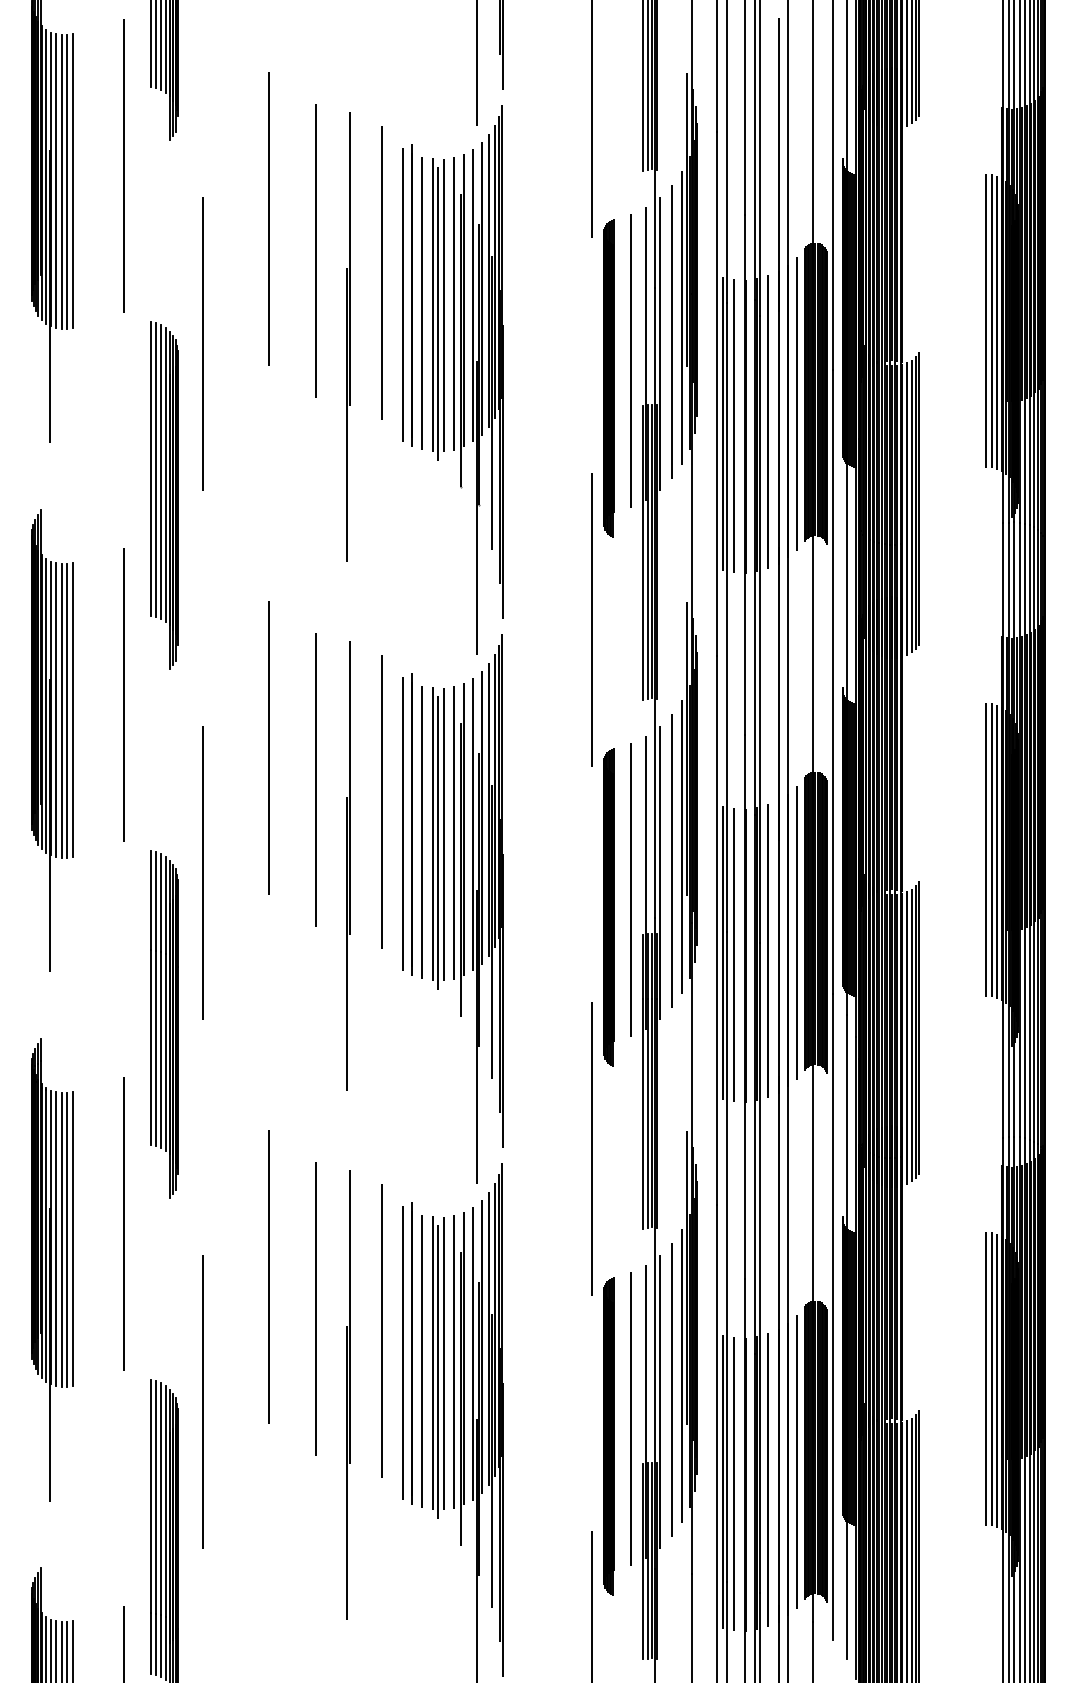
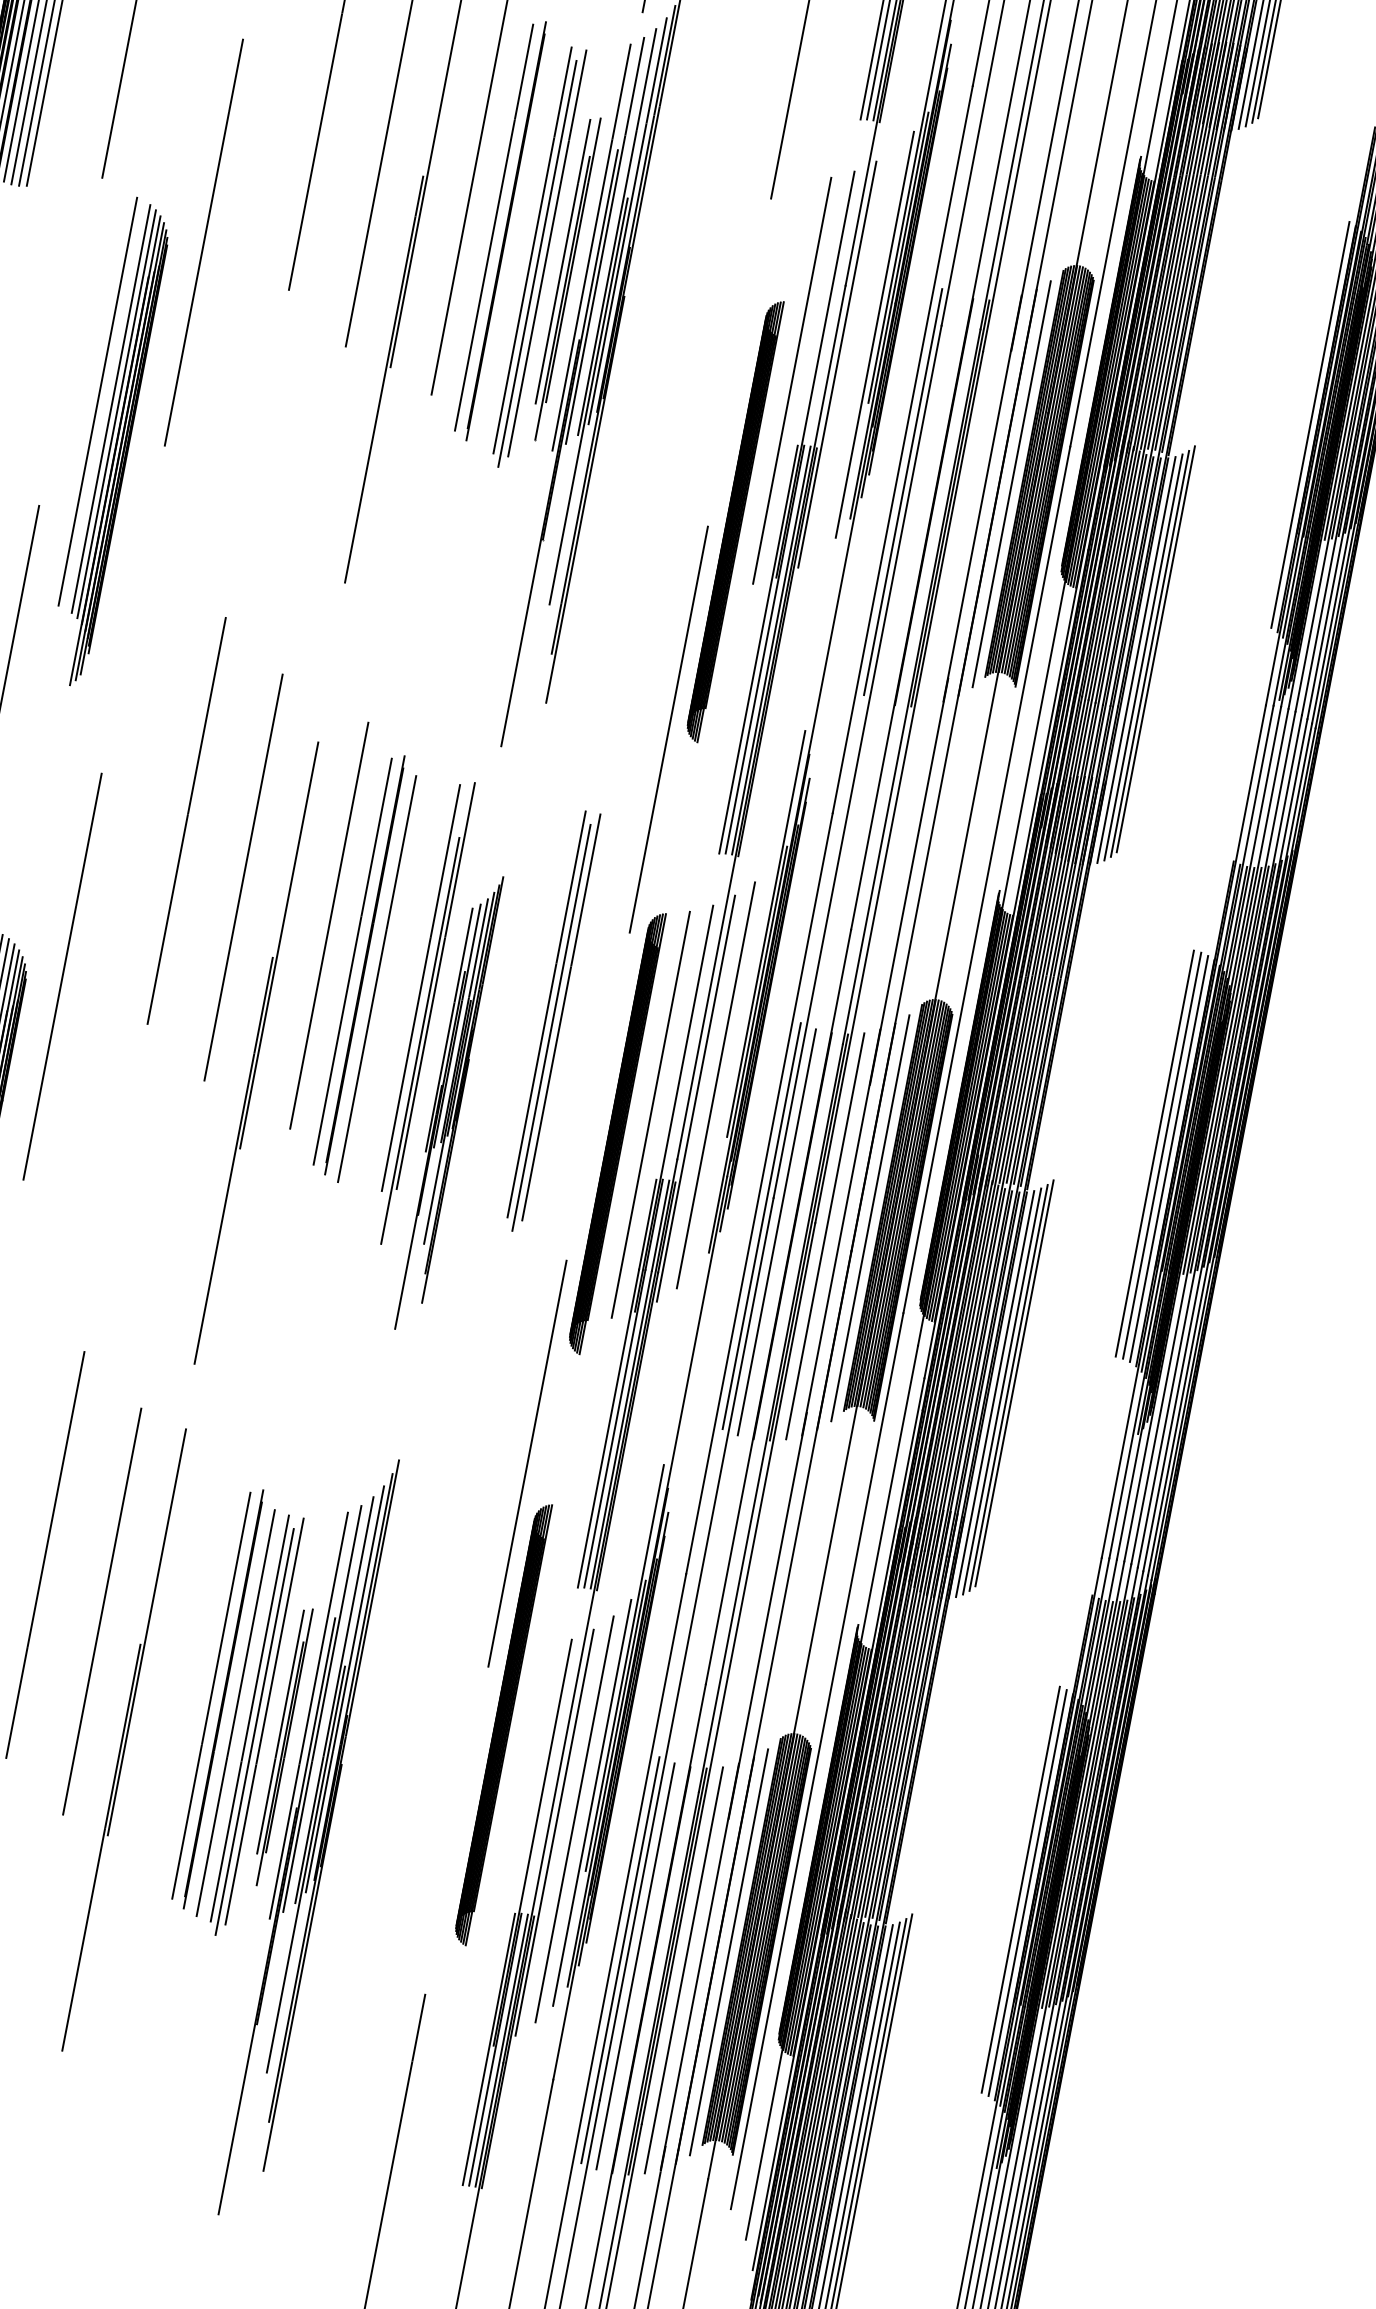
line: (421, 303) -> (517, 244), removed
line: (986, 320) -> (1296, 419), removed
part: (458, 321) -> (563, 279), size x0.7
line: (991, 321) -> (1303, 422), removed
line: (672, 332) -> (857, 352), removed
part: (608, 378) -> (733, 520), moved
line: (768, 422) -> (966, 502), removed
line: (734, 425) -> (919, 497), removed
line: (156, 469) -> (105, 404), removed
part: (438, 838) -> (553, 1021), moved
line: (682, 847) -> (734, 1069), removed
part: (348, 865) -> (256, 1052), moved
part: (487, 908) -> (447, 1101), size x0.6
line: (381, 1330) -> (187, 1659), removed
part: (458, 1378) -> (281, 1746), size x0.6
line: (986, 1378) -> (1014, 1887), removed
line: (630, 1419) -> (509, 1849), removed
part: (608, 1436) -> (501, 1723), moved

